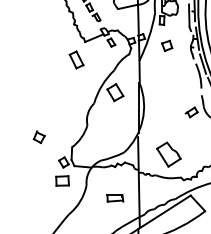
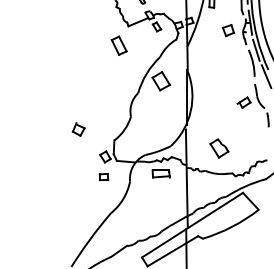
part: (166, 45) -> (227, 30), moved
part: (169, 154) -> (219, 148), size x0.7
part: (62, 180) -> (103, 176), size x0.6
part: (114, 197) -> (160, 173), moved

